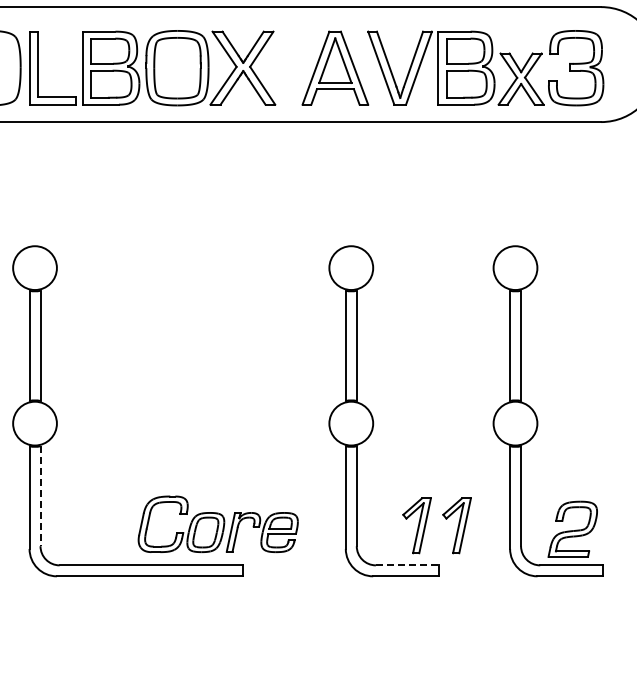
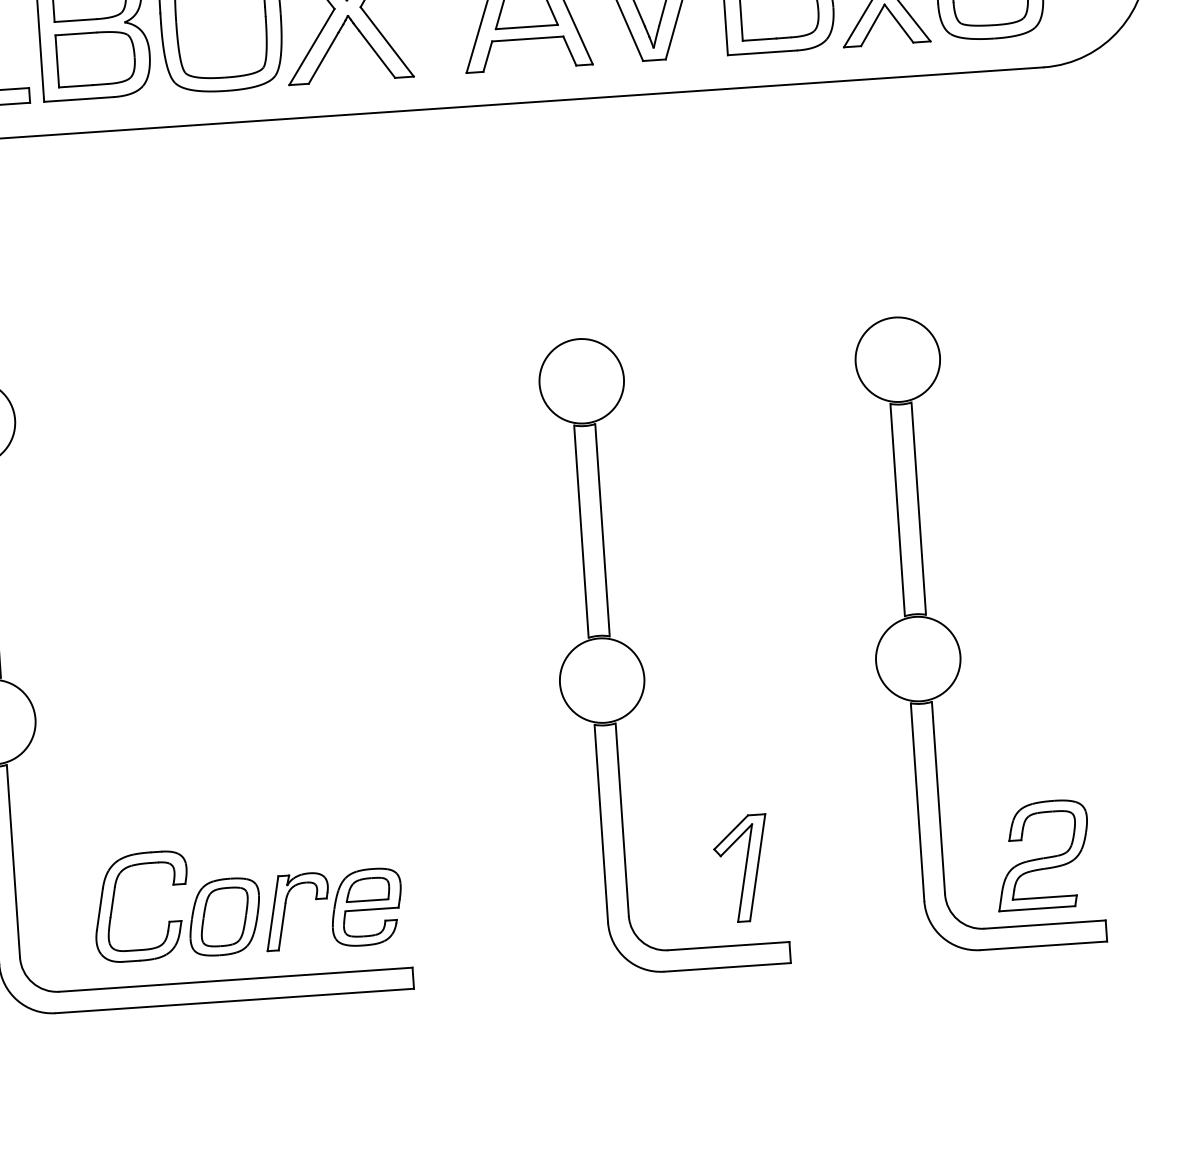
line: (40, 496) -> (13, 861), dashed -> solid
part: (217, 523) -> (246, 898), moved
part: (456, 525) -> (818, 862), removed
line: (407, 565) -> (728, 946), dashed -> solid

